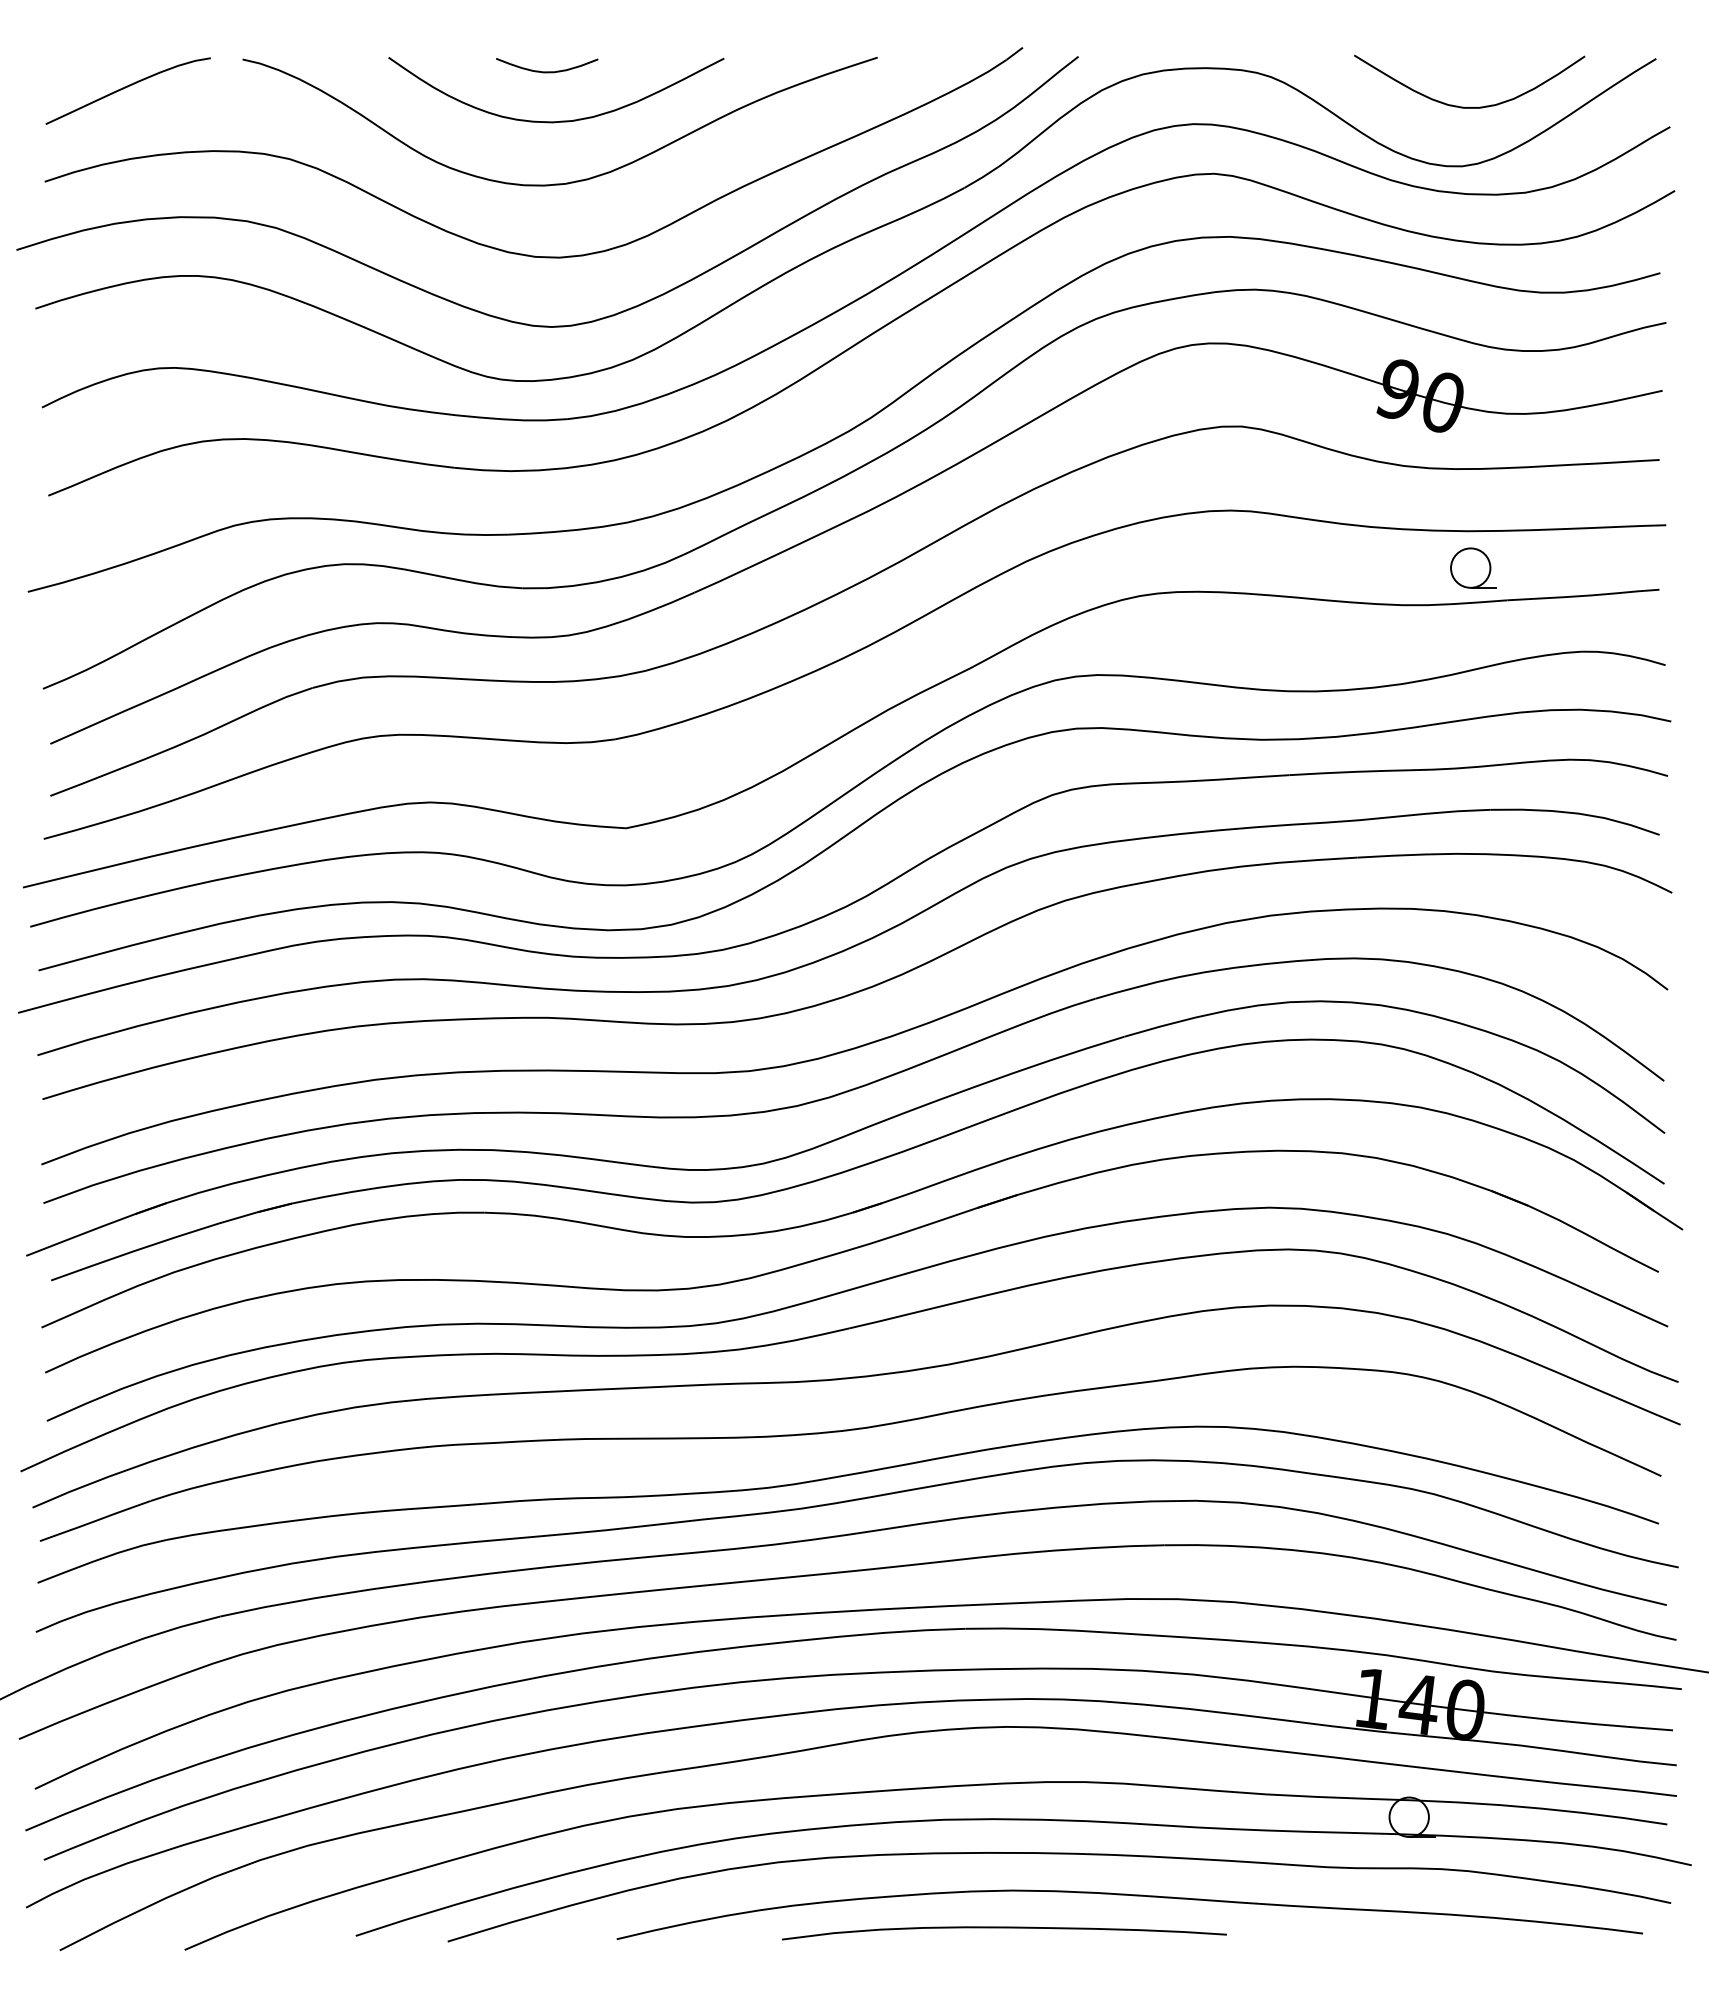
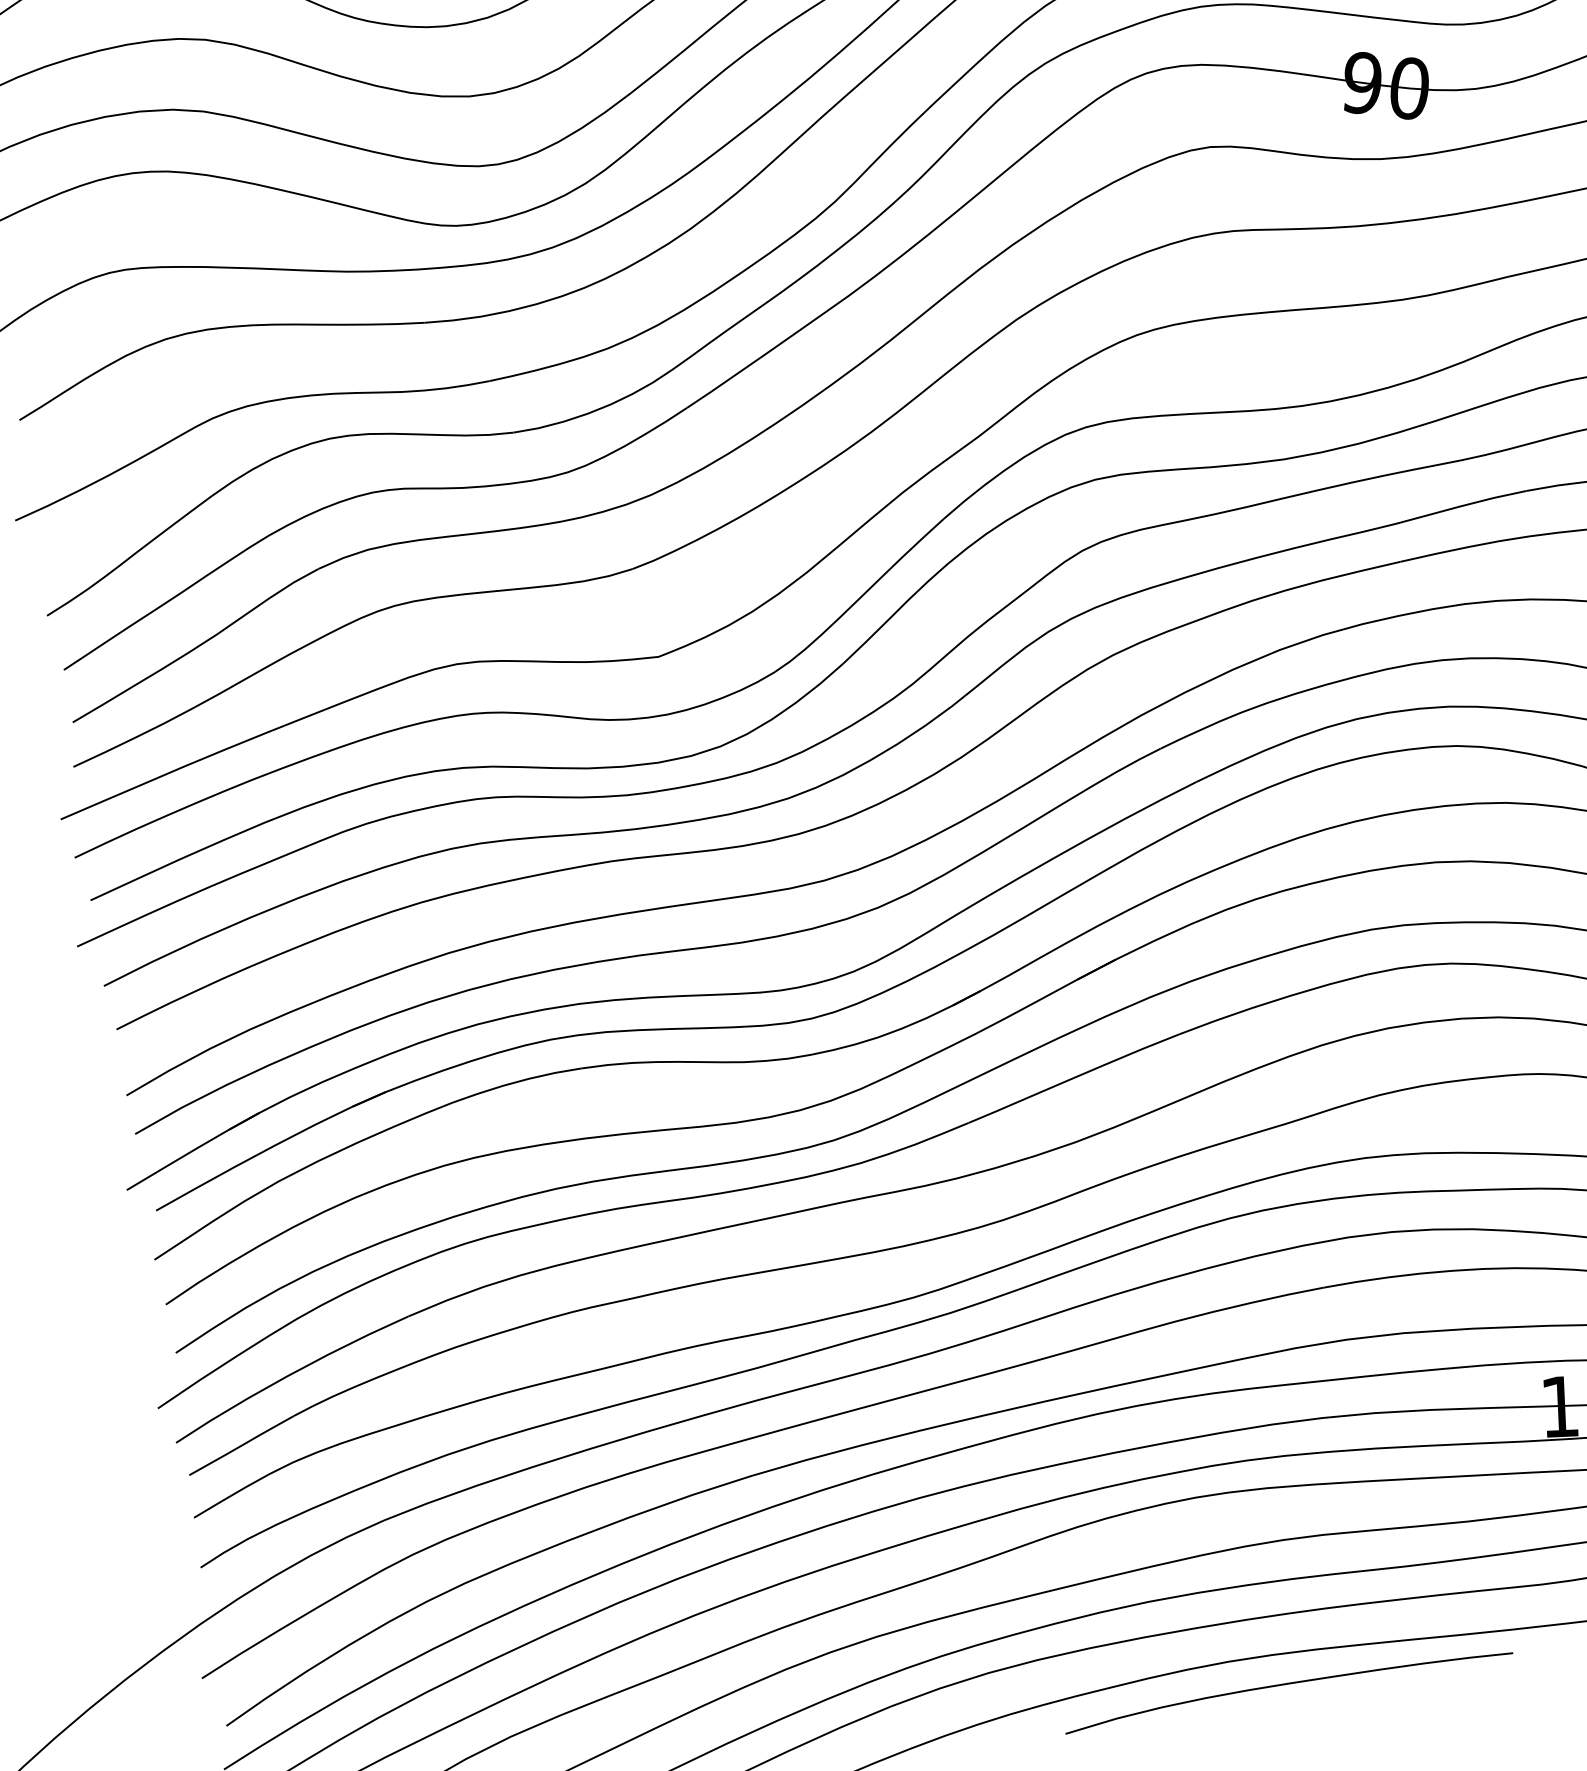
part: (1473, 567) -> (1468, 249), removed
curve: (1004, 1928) -> (1287, 1684), moved

